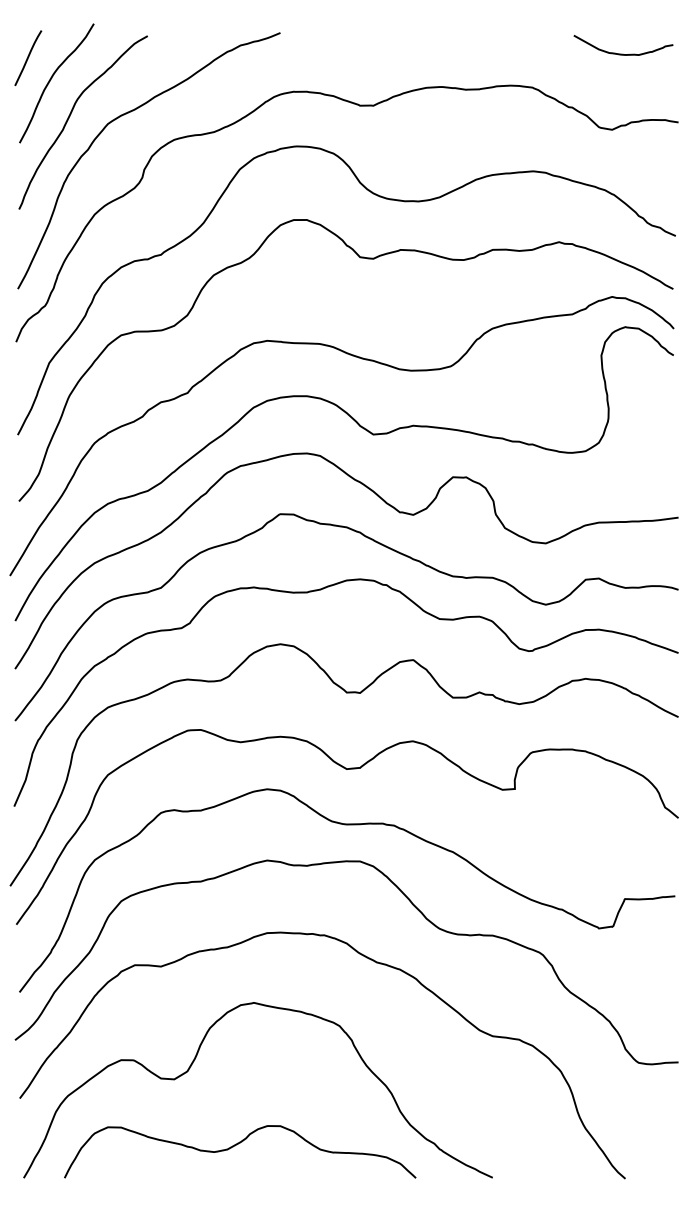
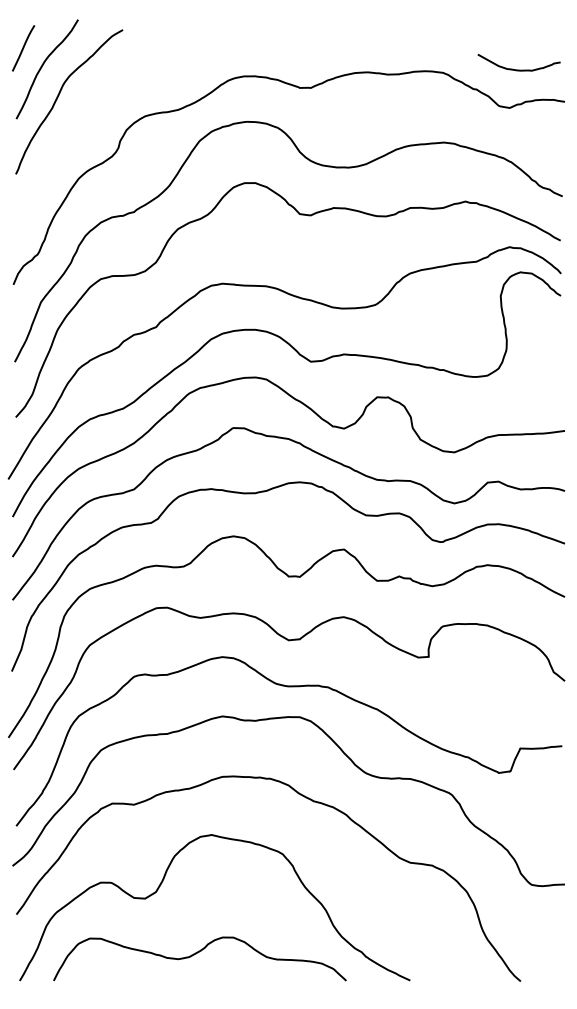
curve: (622, 53) -> (518, 69), moved
curve: (126, 114) -> (105, 95), removed

